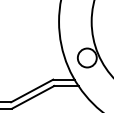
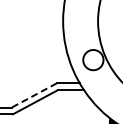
line: (32, 91) -> (34, 95), solid -> dashed

